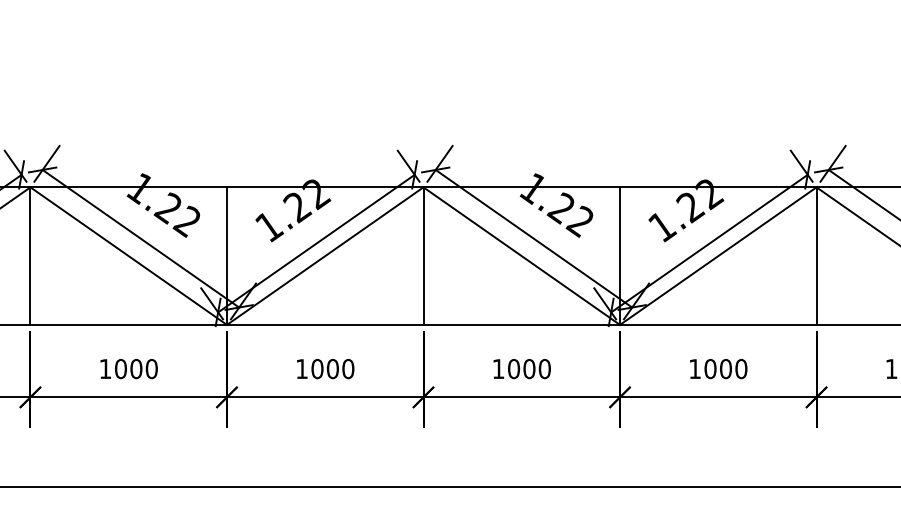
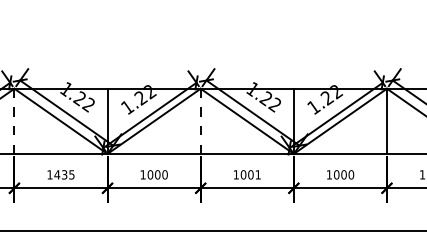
line: (30, 256) -> (14, 121), solid -> dashed
line: (423, 256) -> (200, 121), solid -> dashed
text: (136, 368) -> (64, 174), 1000 -> 1435
text: (545, 368) -> (258, 174), 1000 -> 1001

